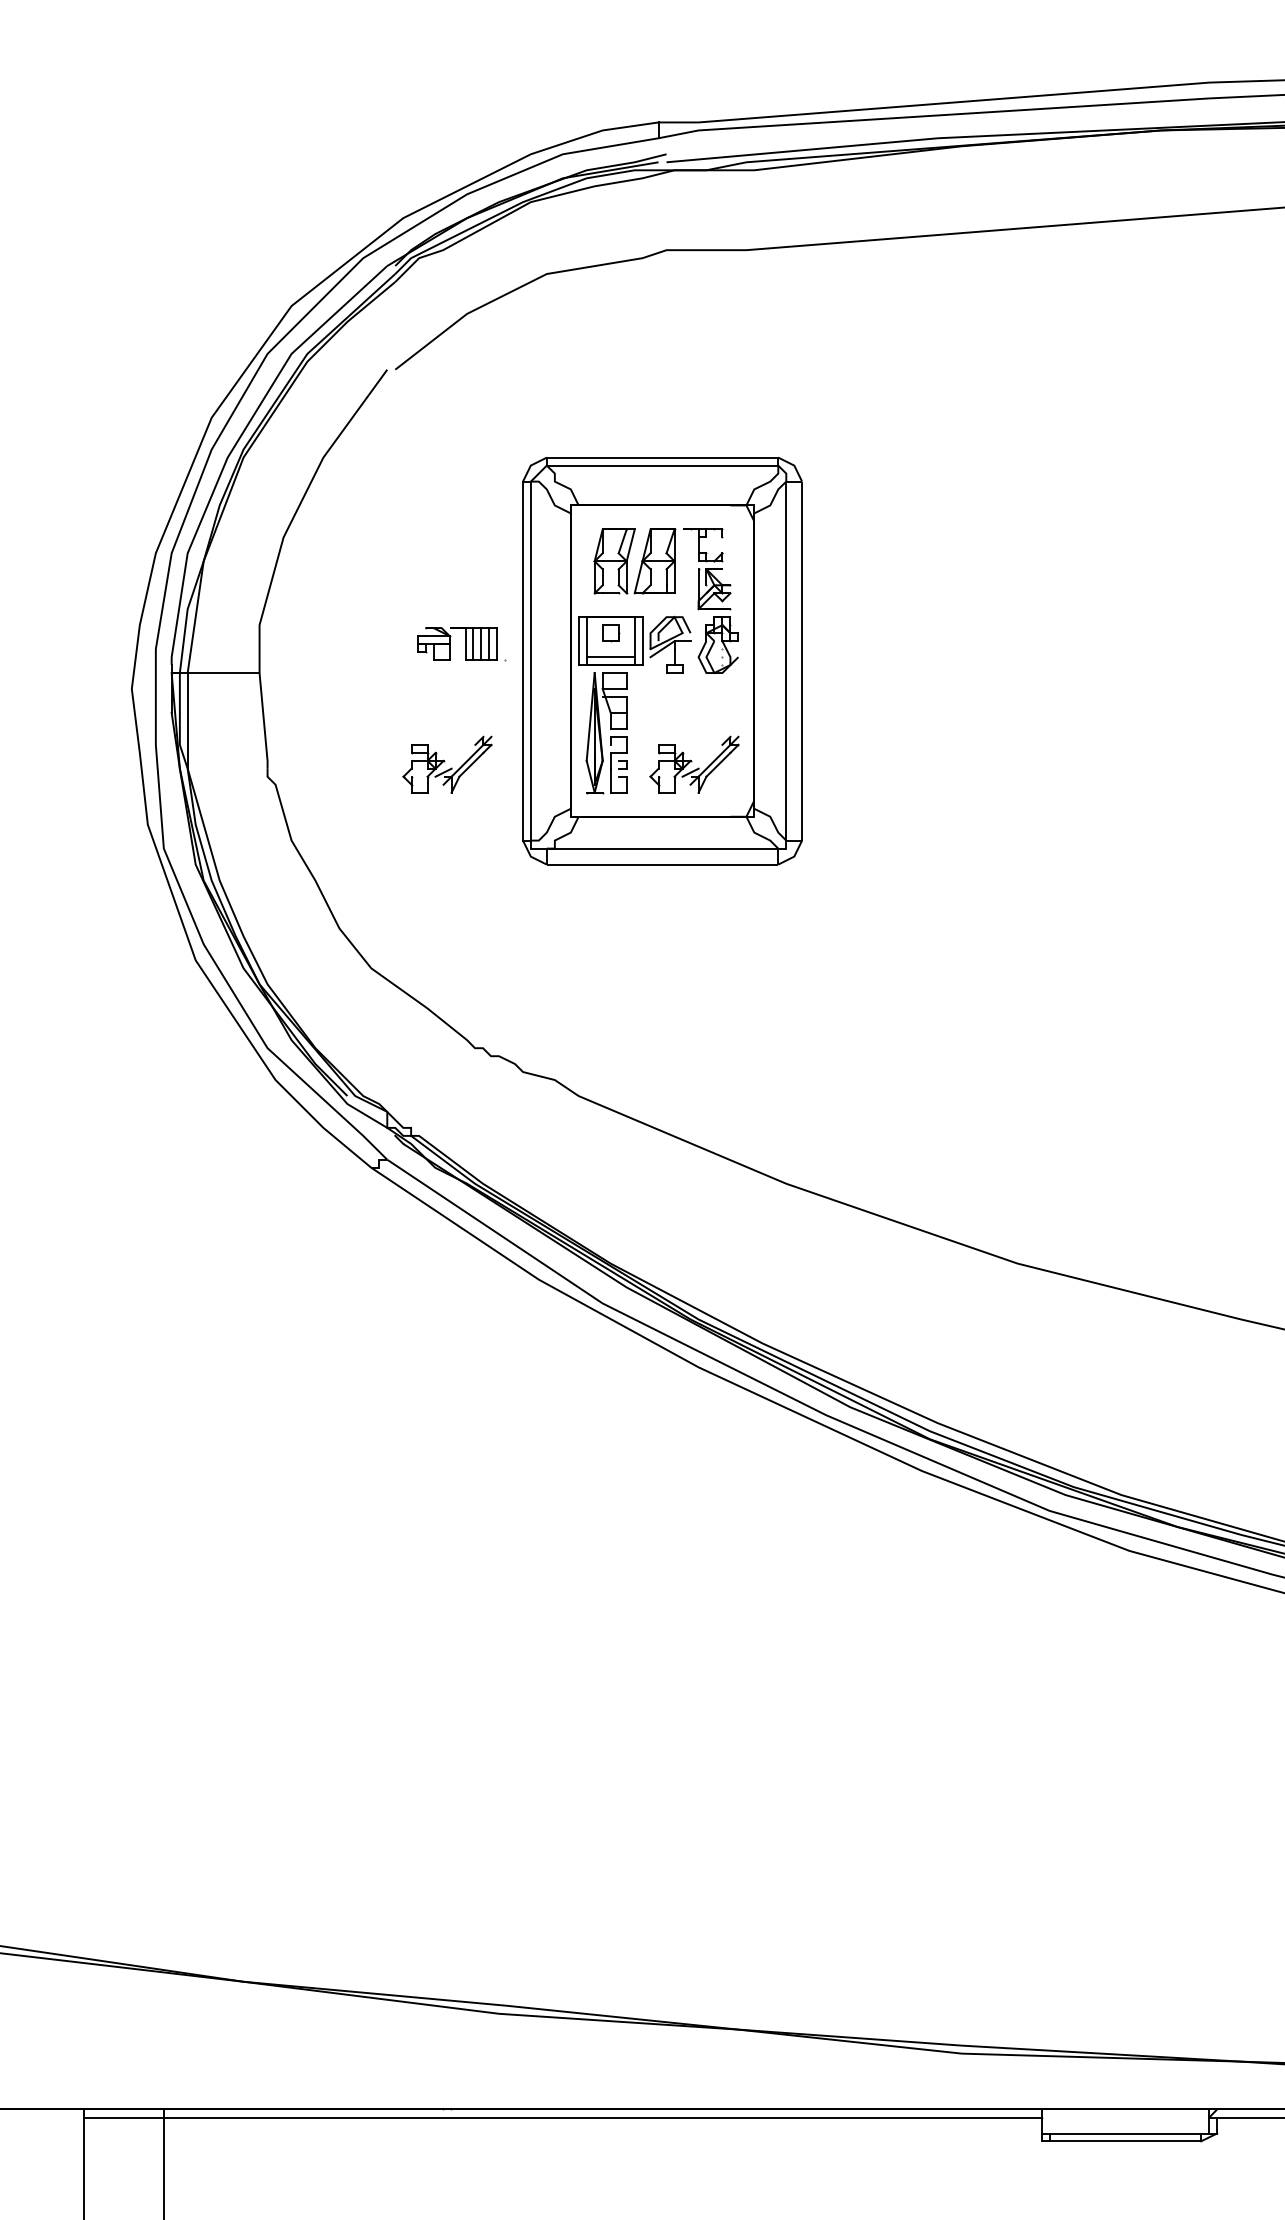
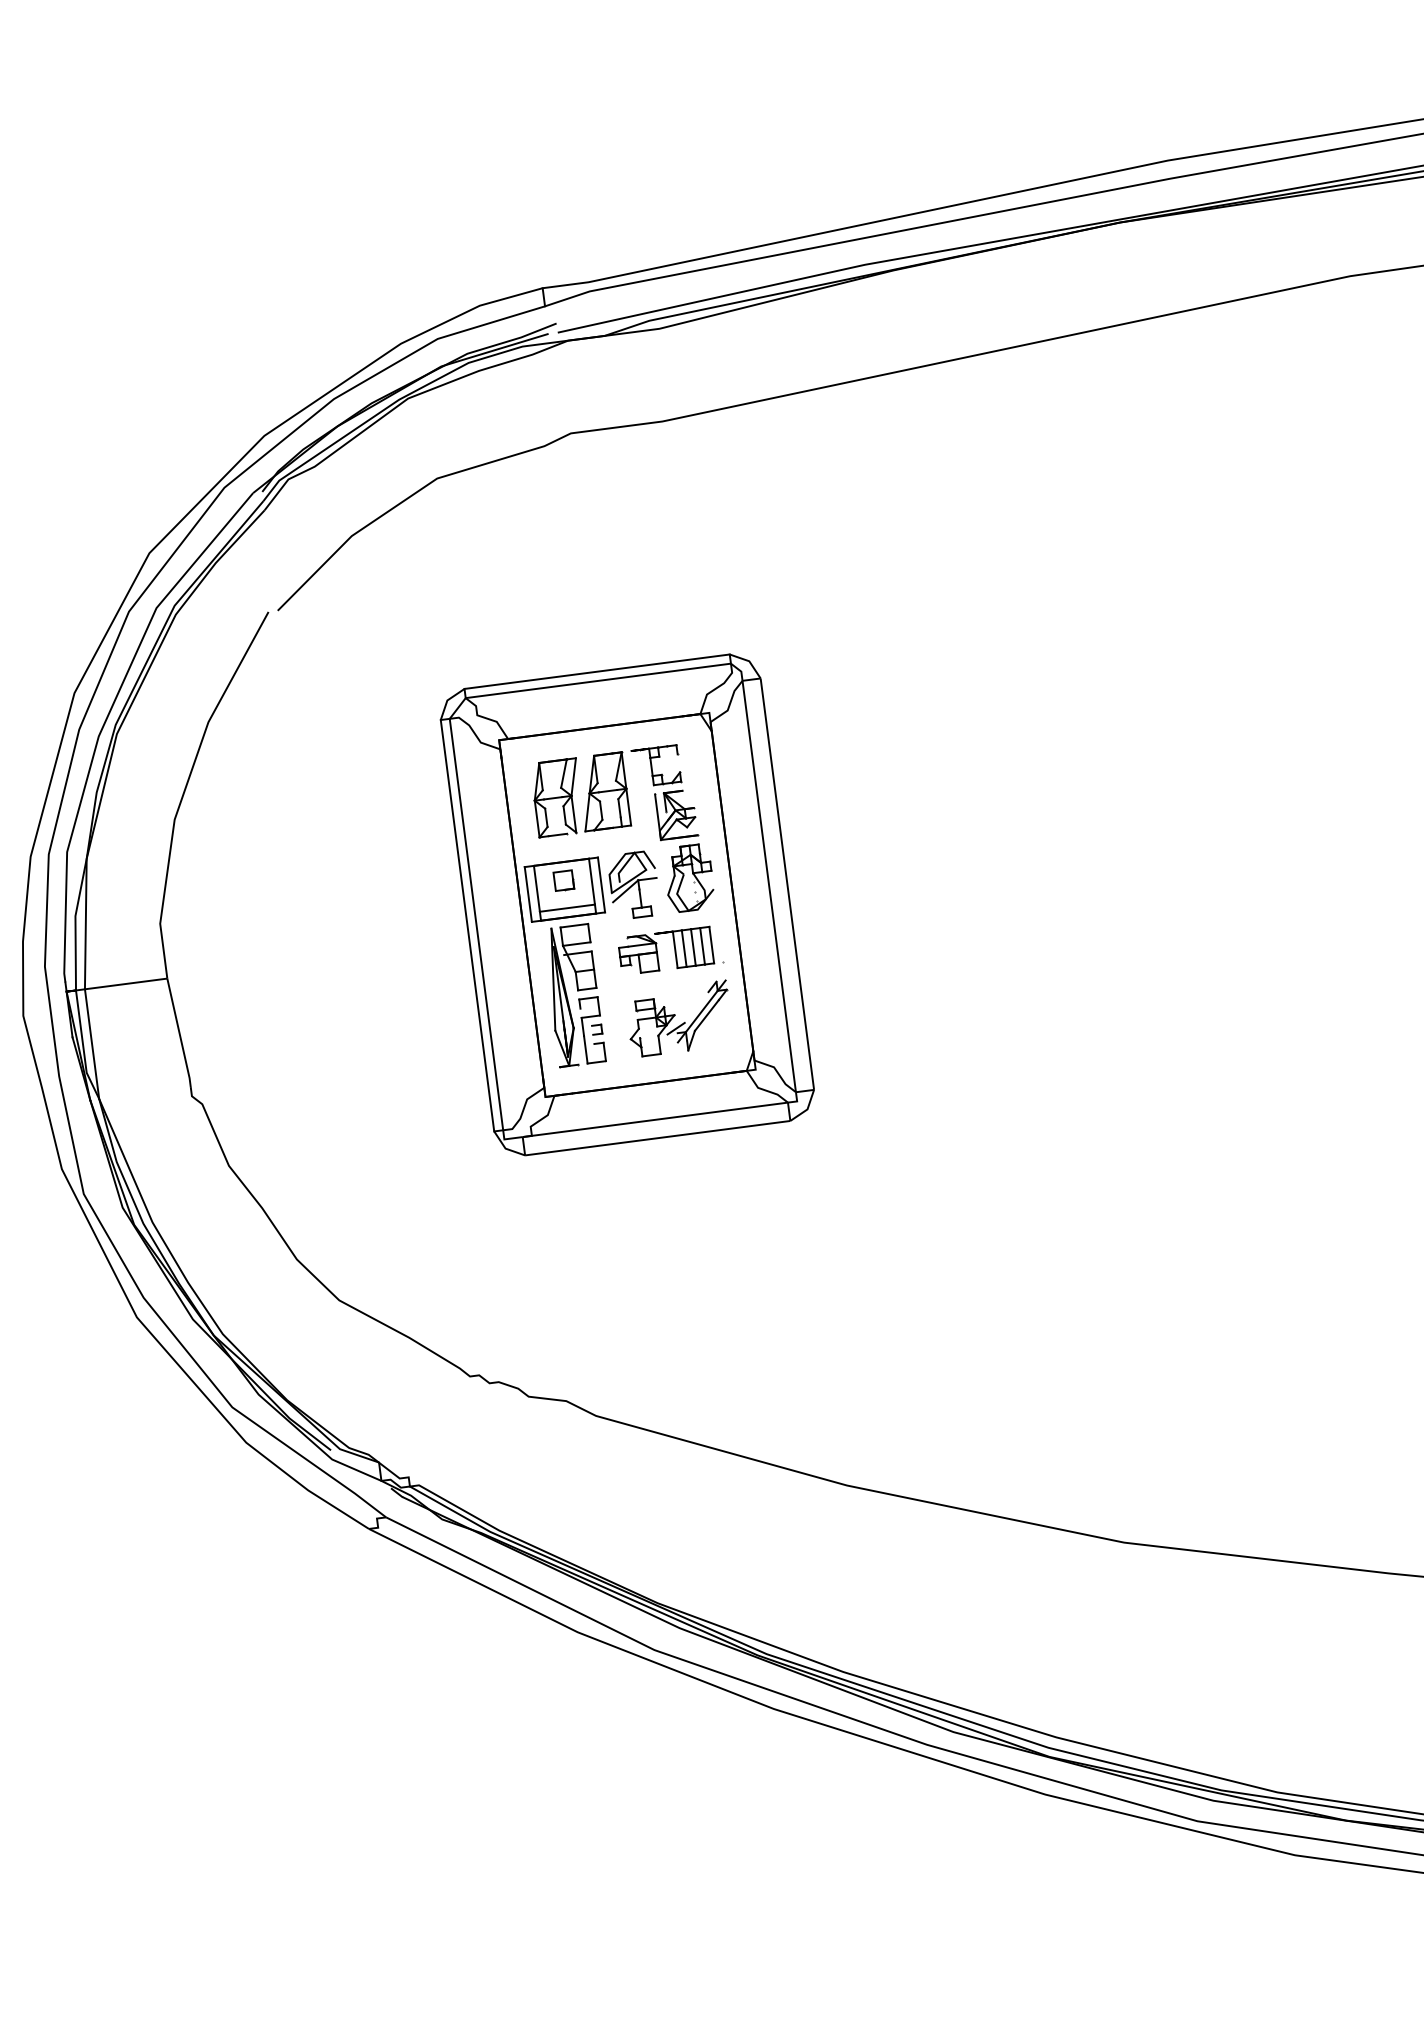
part: (461, 644) -> (670, 951), moved
part: (447, 764) -> (396, 1055), removed

